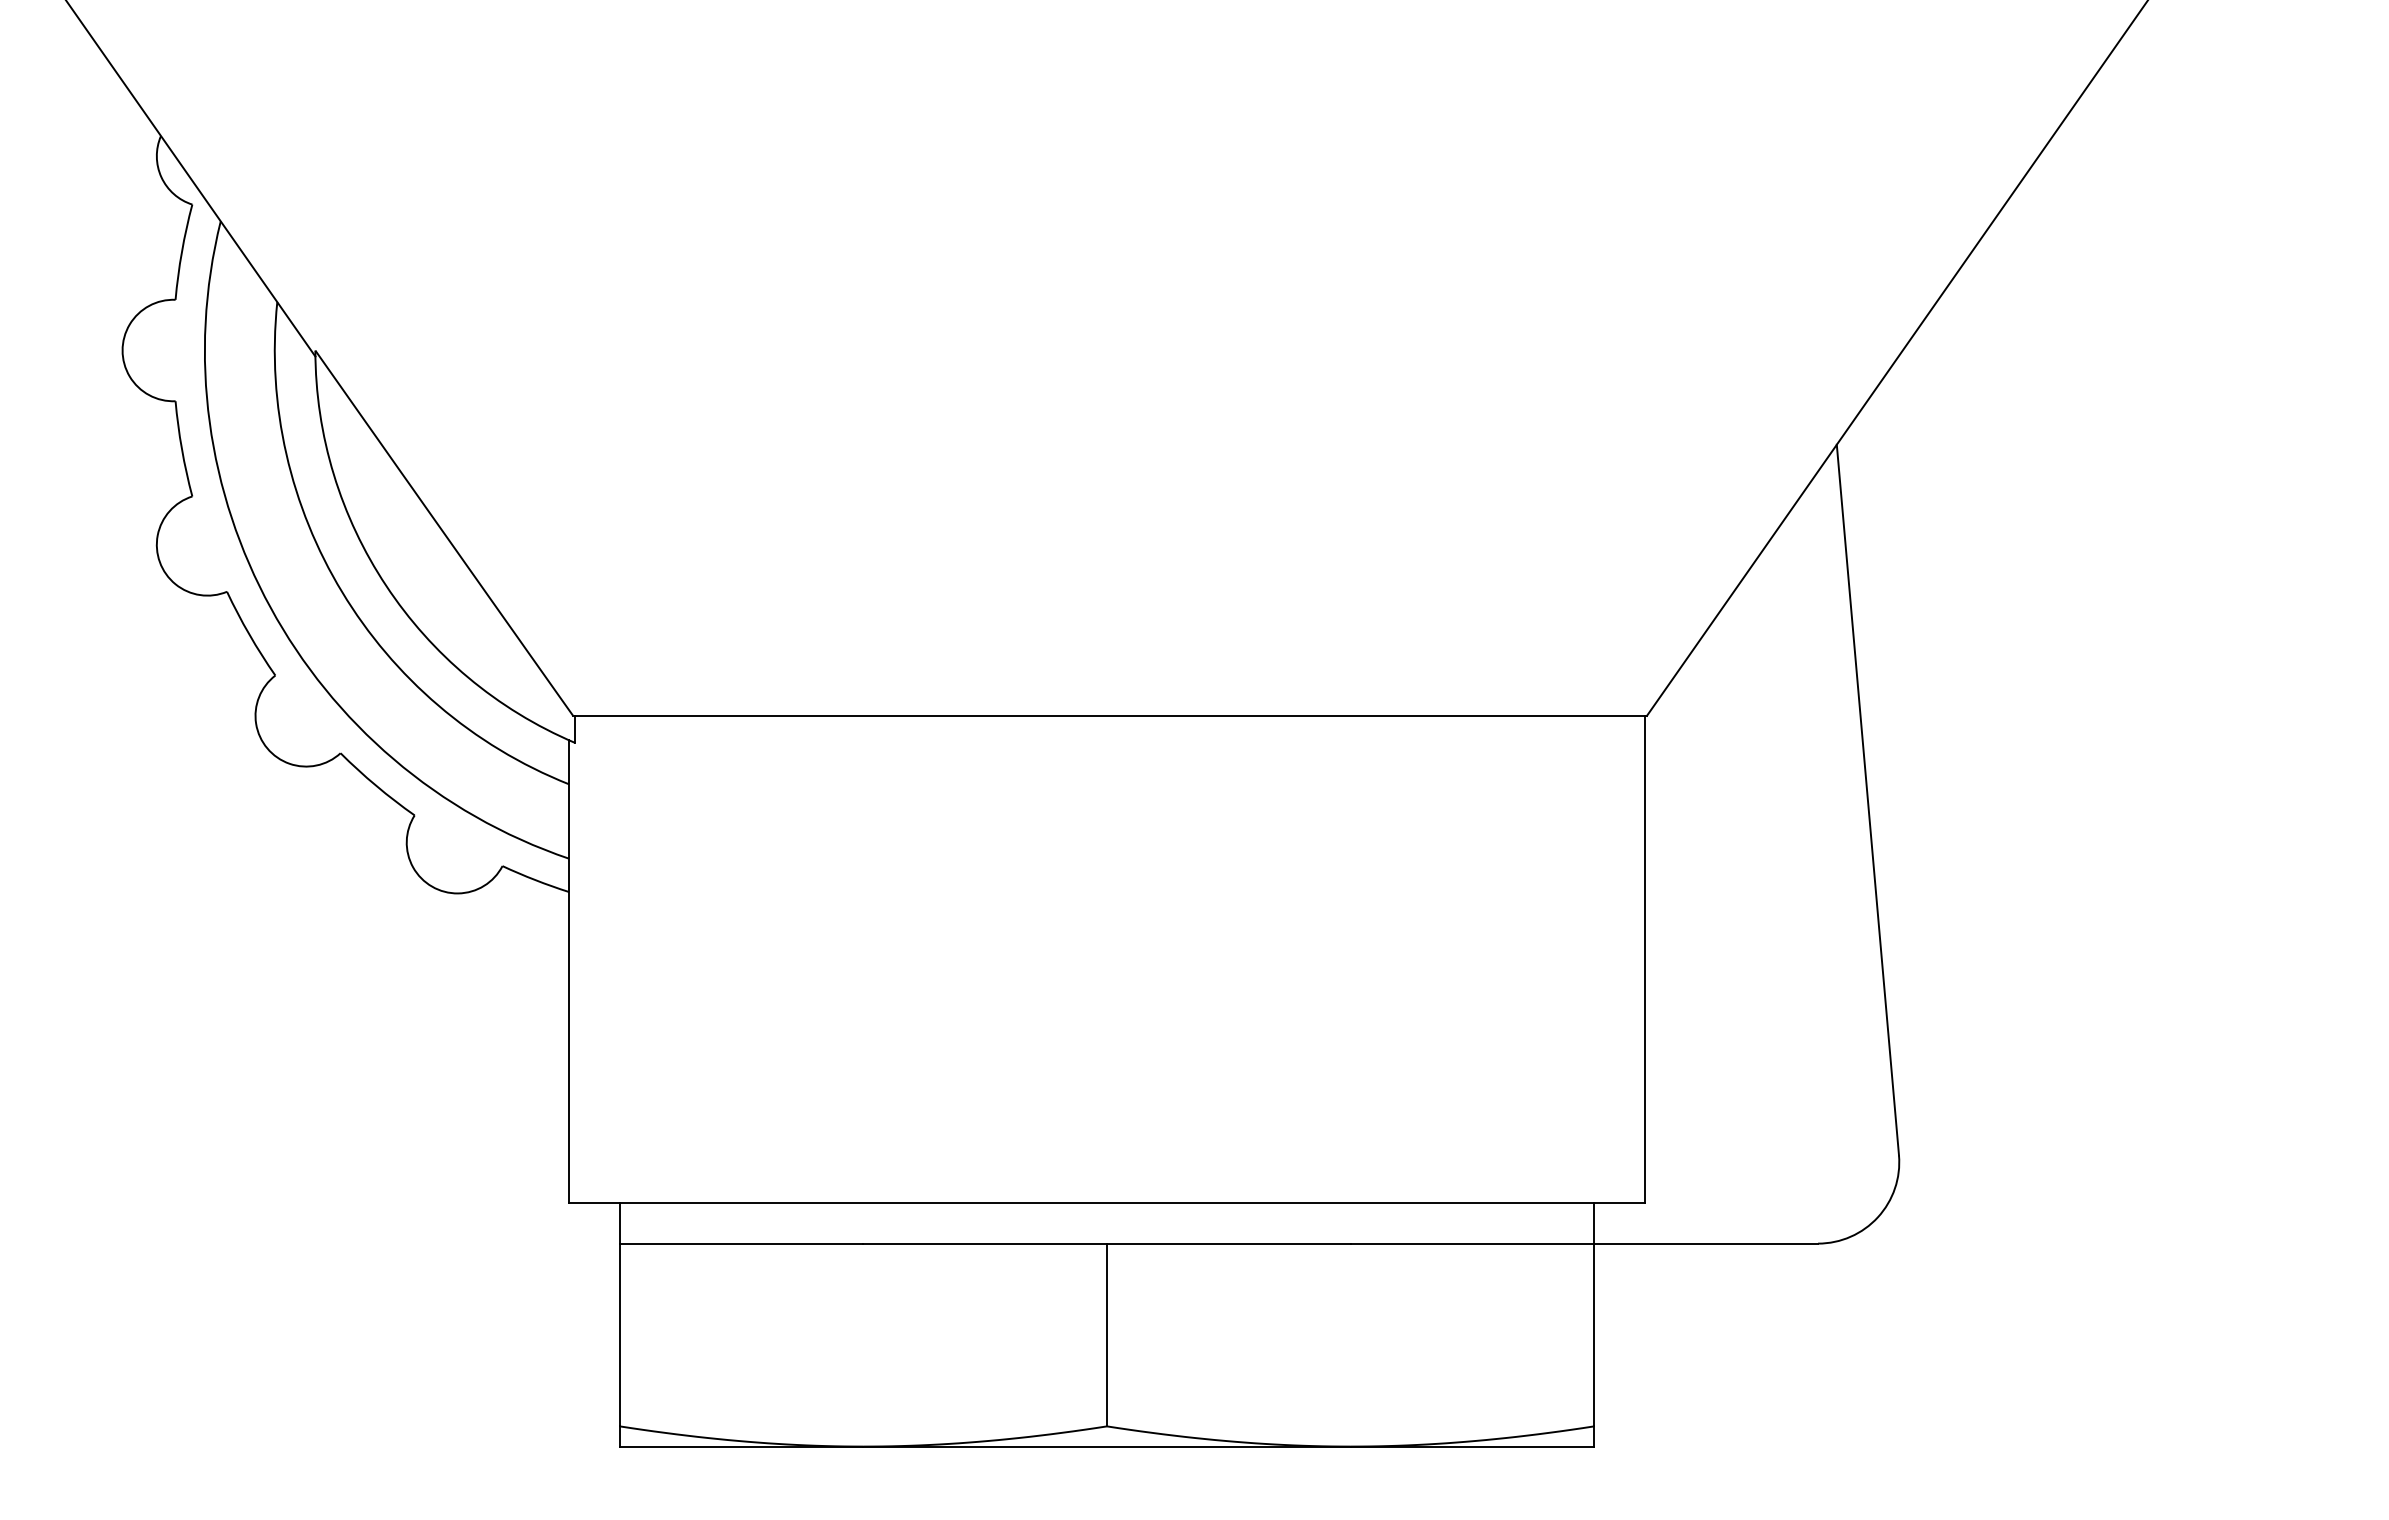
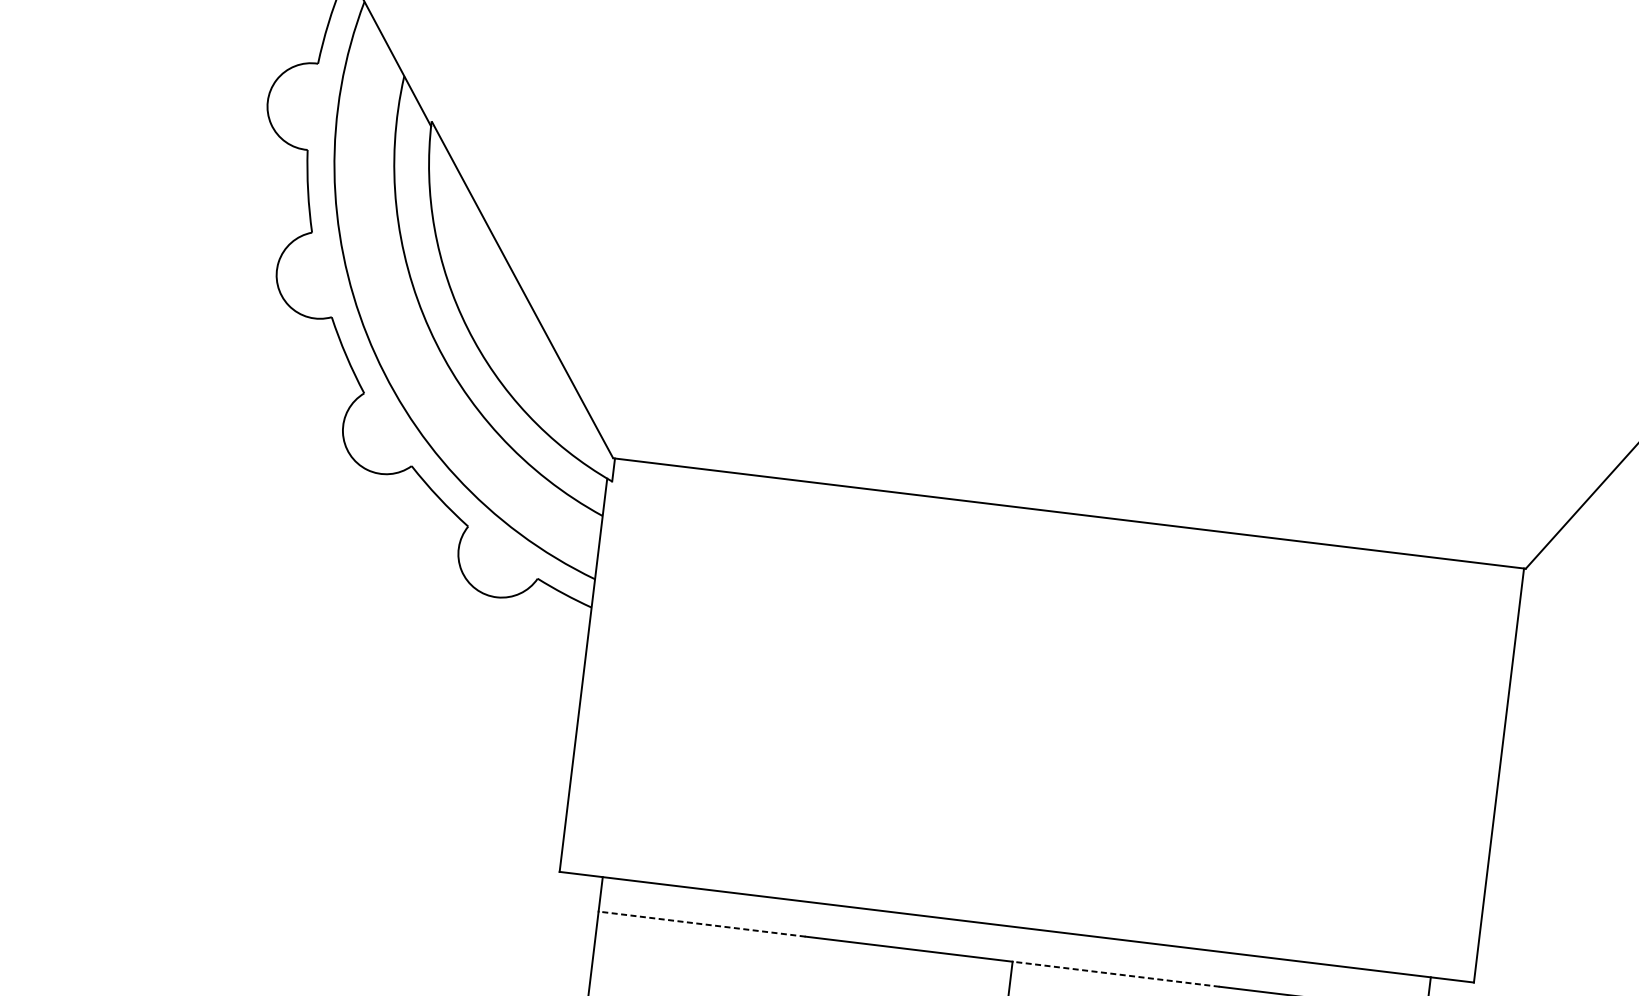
line: (741, 1243) -> (702, 924), solid -> dashed
line: (1228, 1243) -> (1115, 974), solid -> dashed

